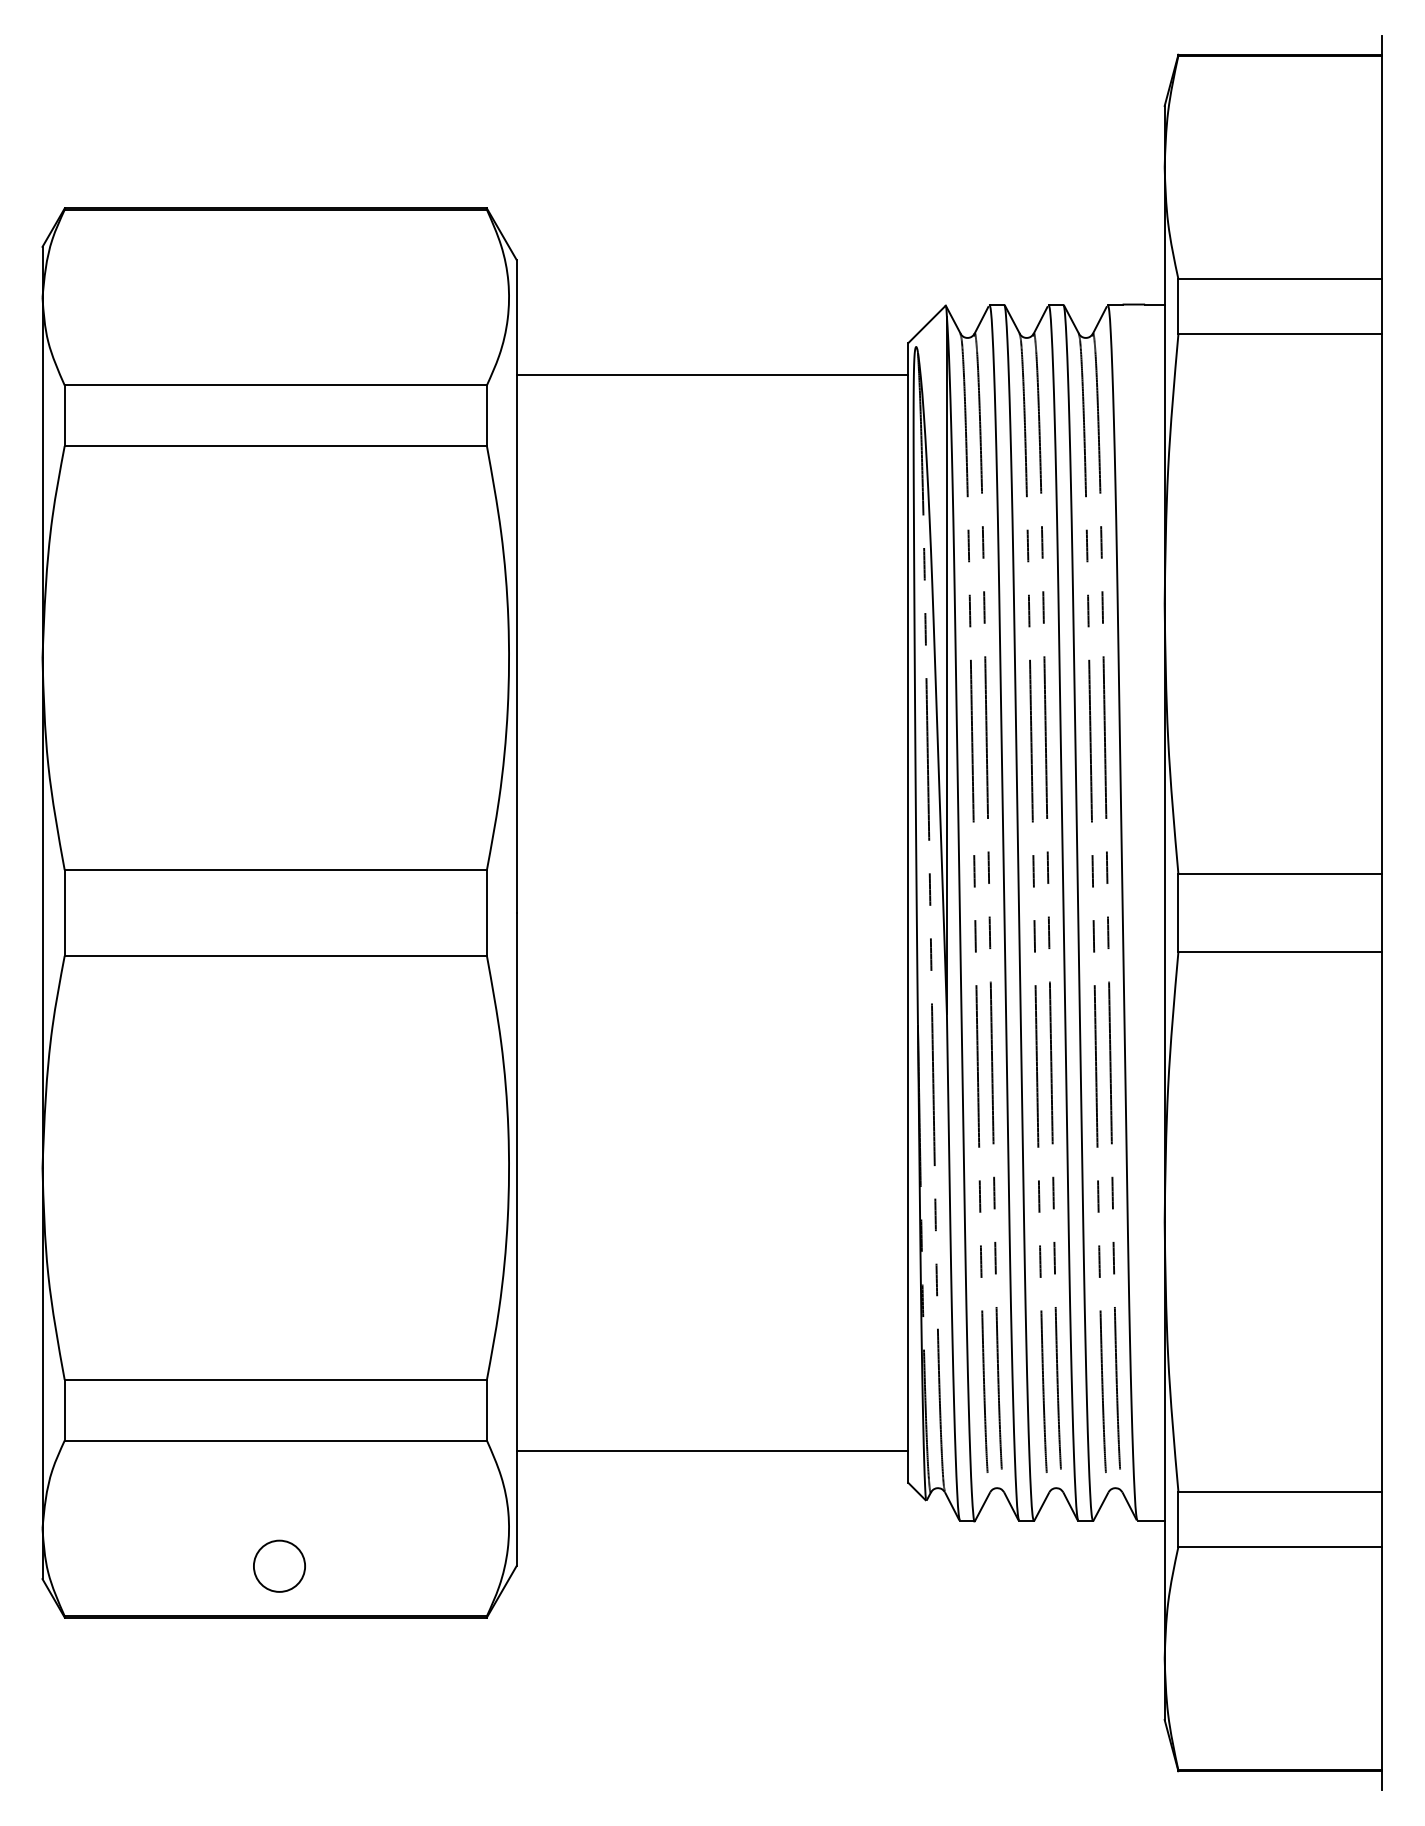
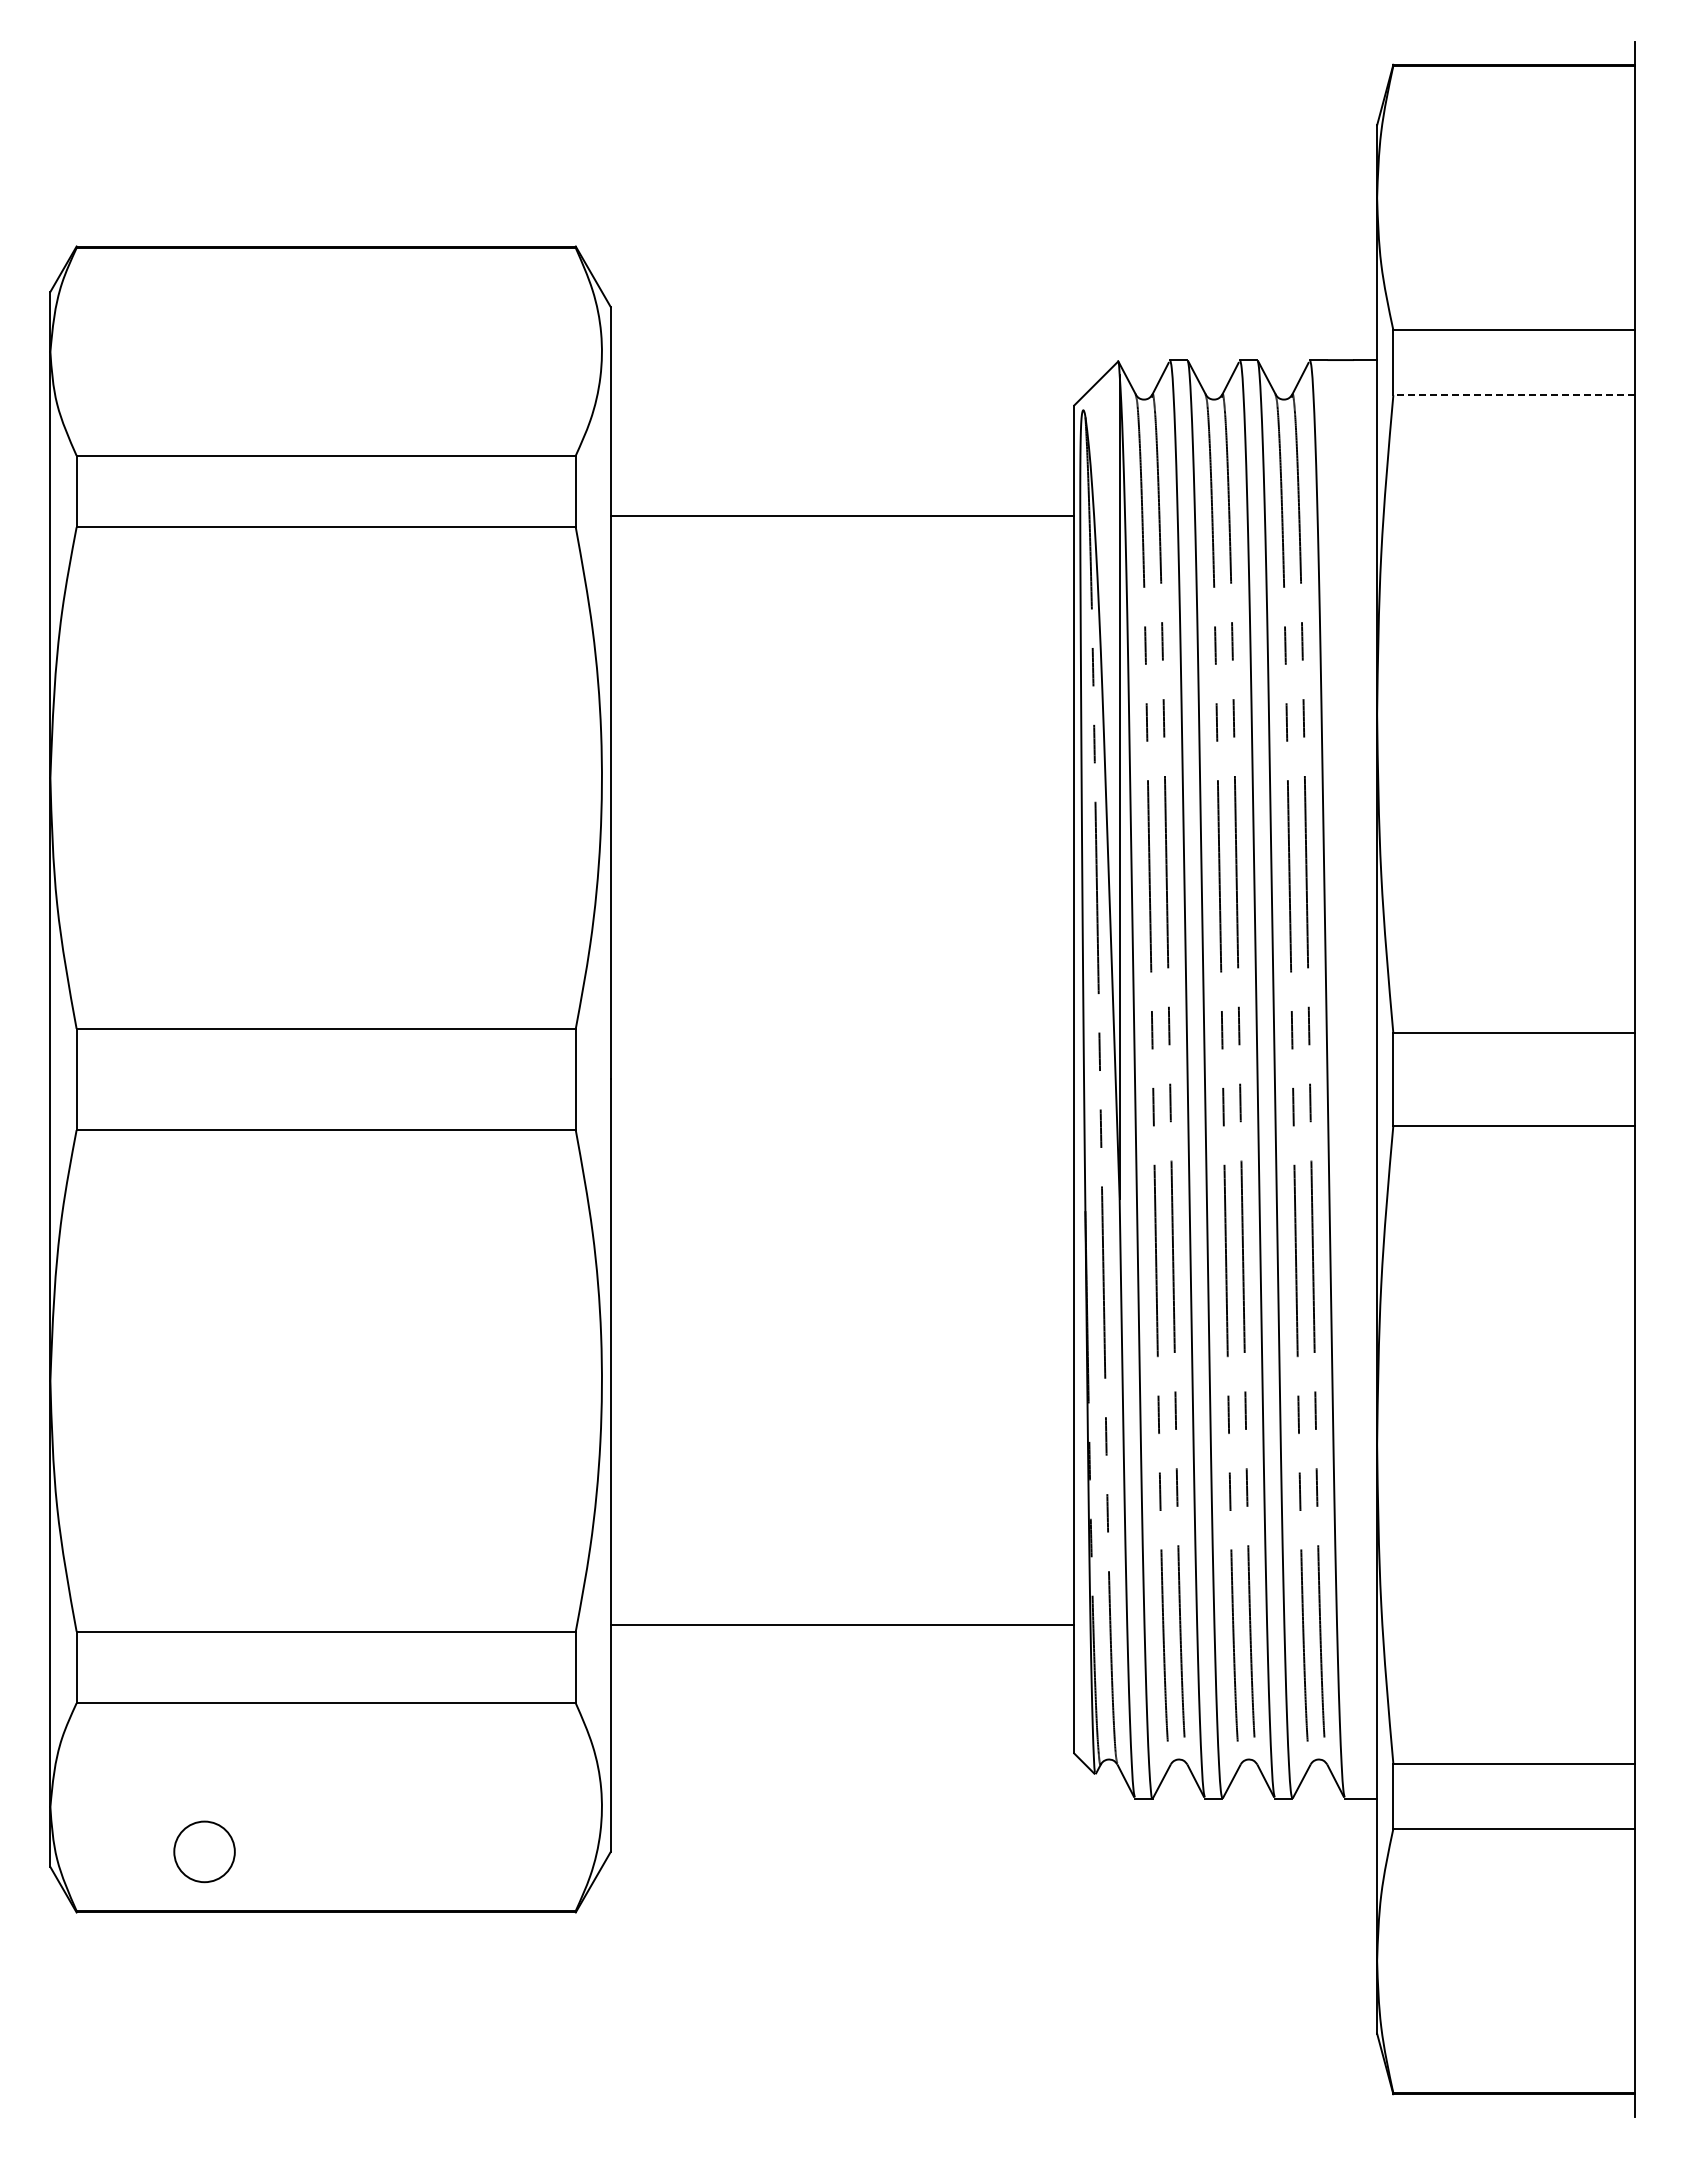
line: (1280, 334) -> (1513, 395), solid -> dashed
line: (712, 375) -> (842, 516), moved
line: (712, 1450) -> (842, 1624), moved
circle: (279, 1565) -> (204, 1851), moved

